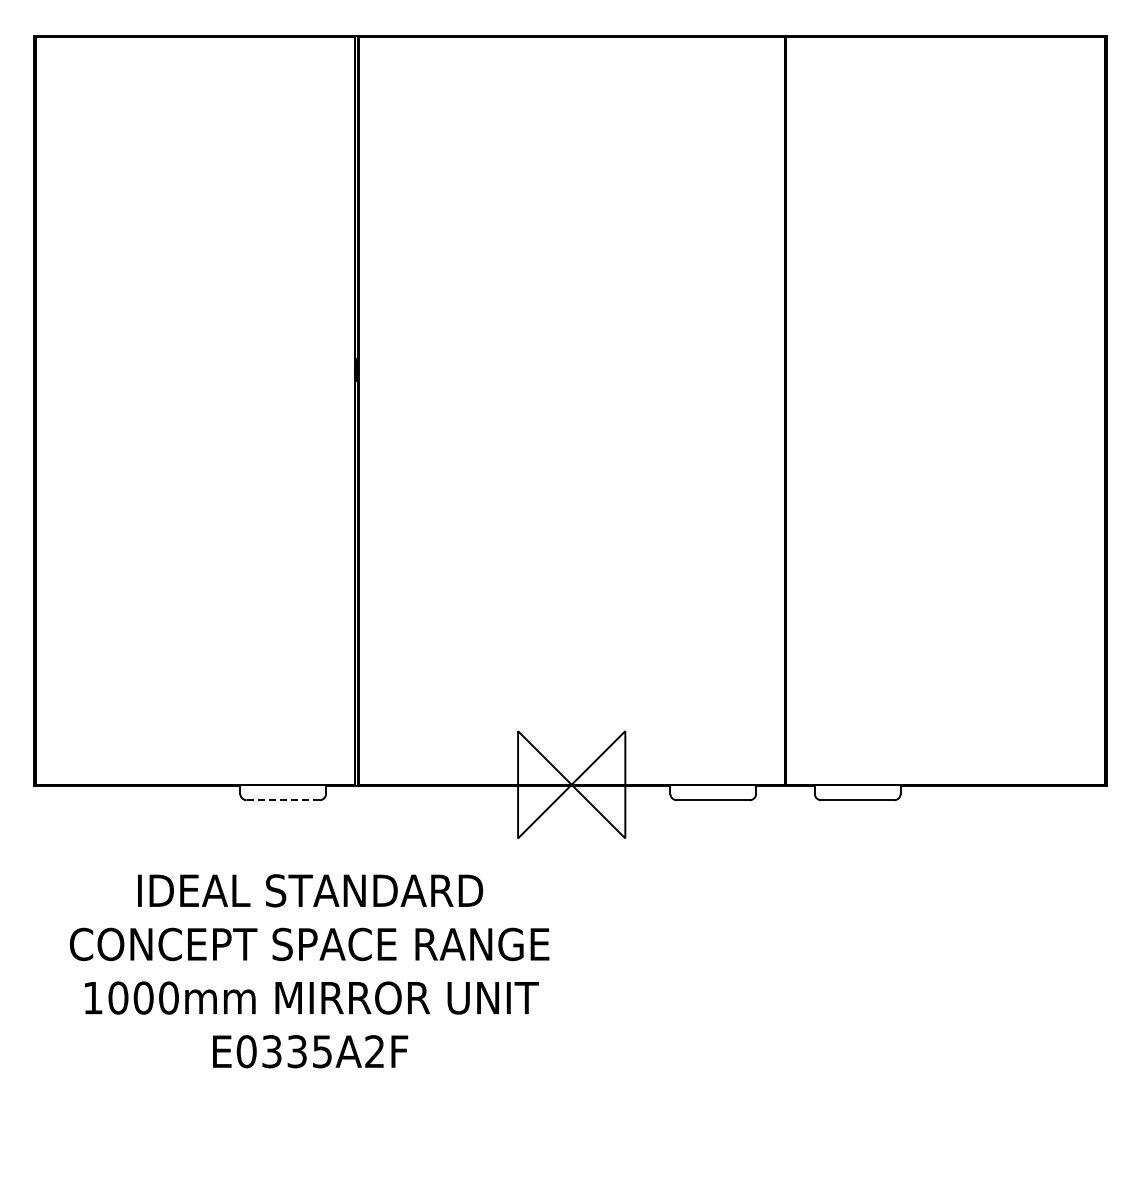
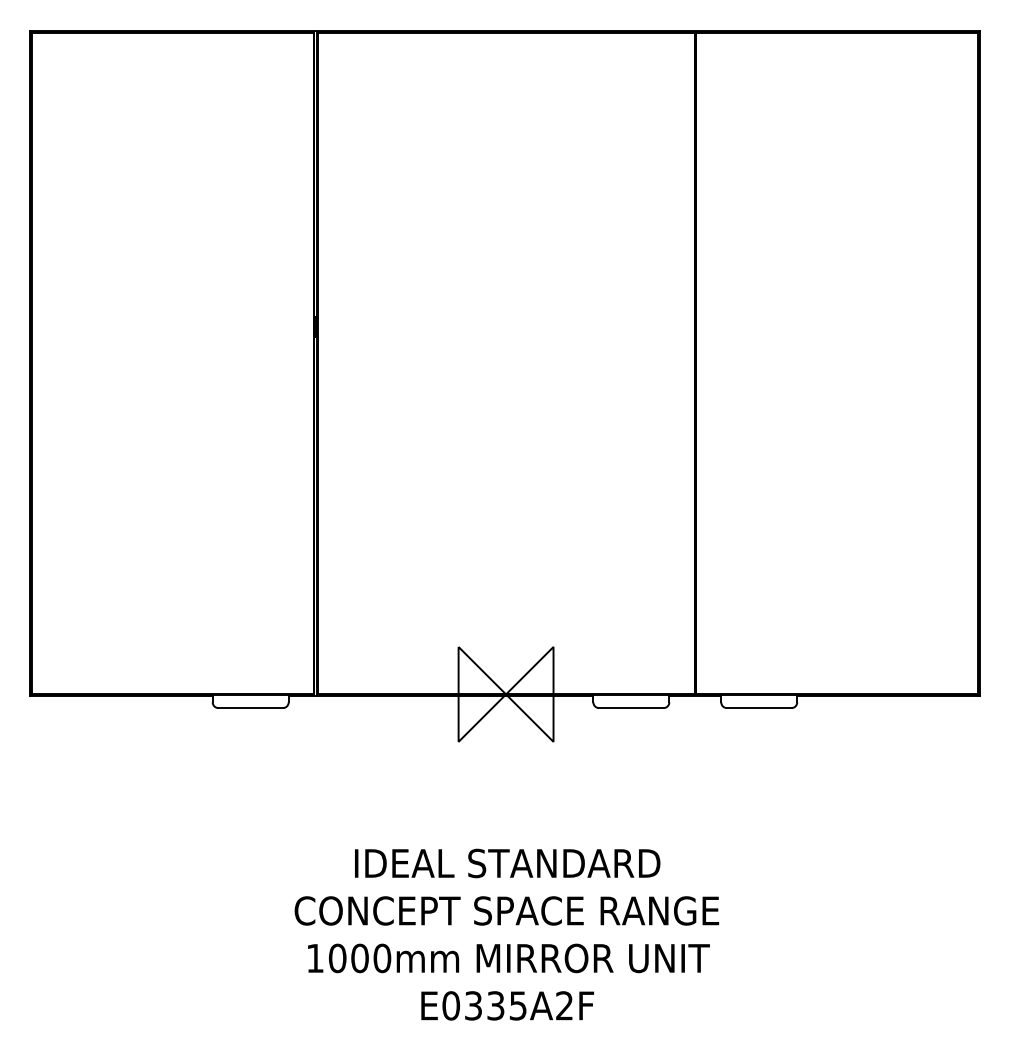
line: (282, 800) -> (250, 708), dashed -> solid
text: (309, 971) -> (506, 934), moved

